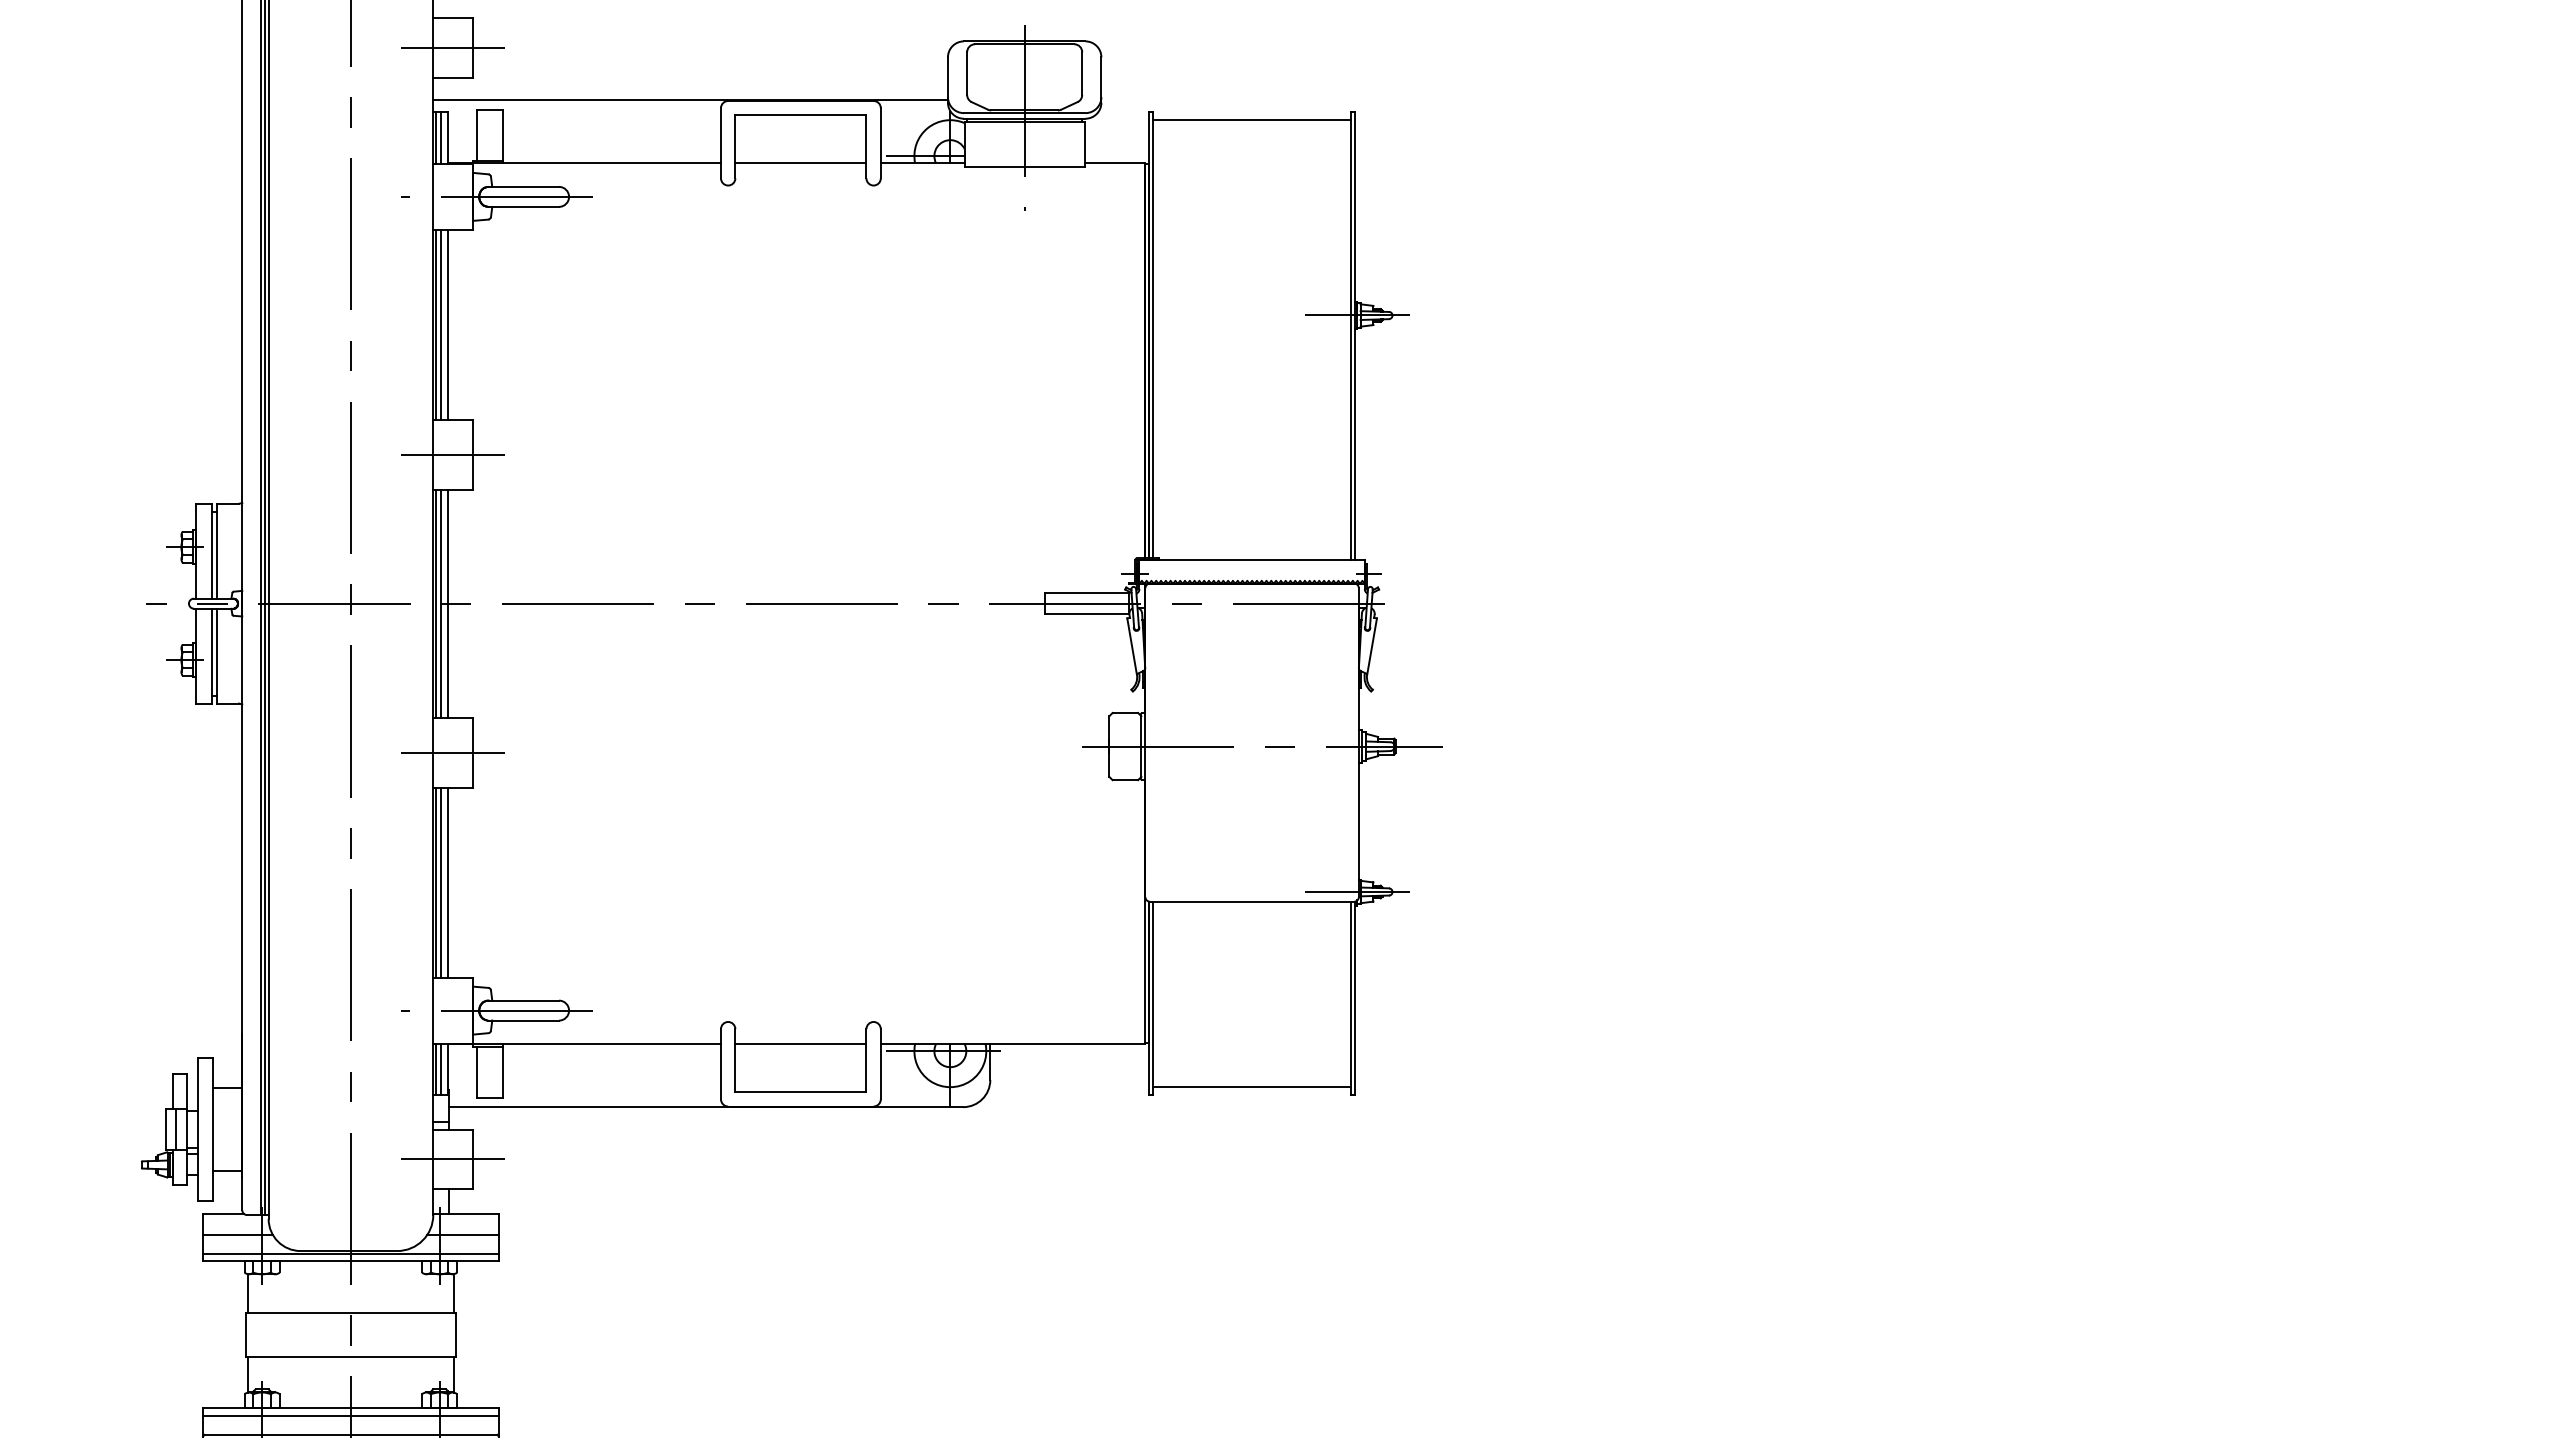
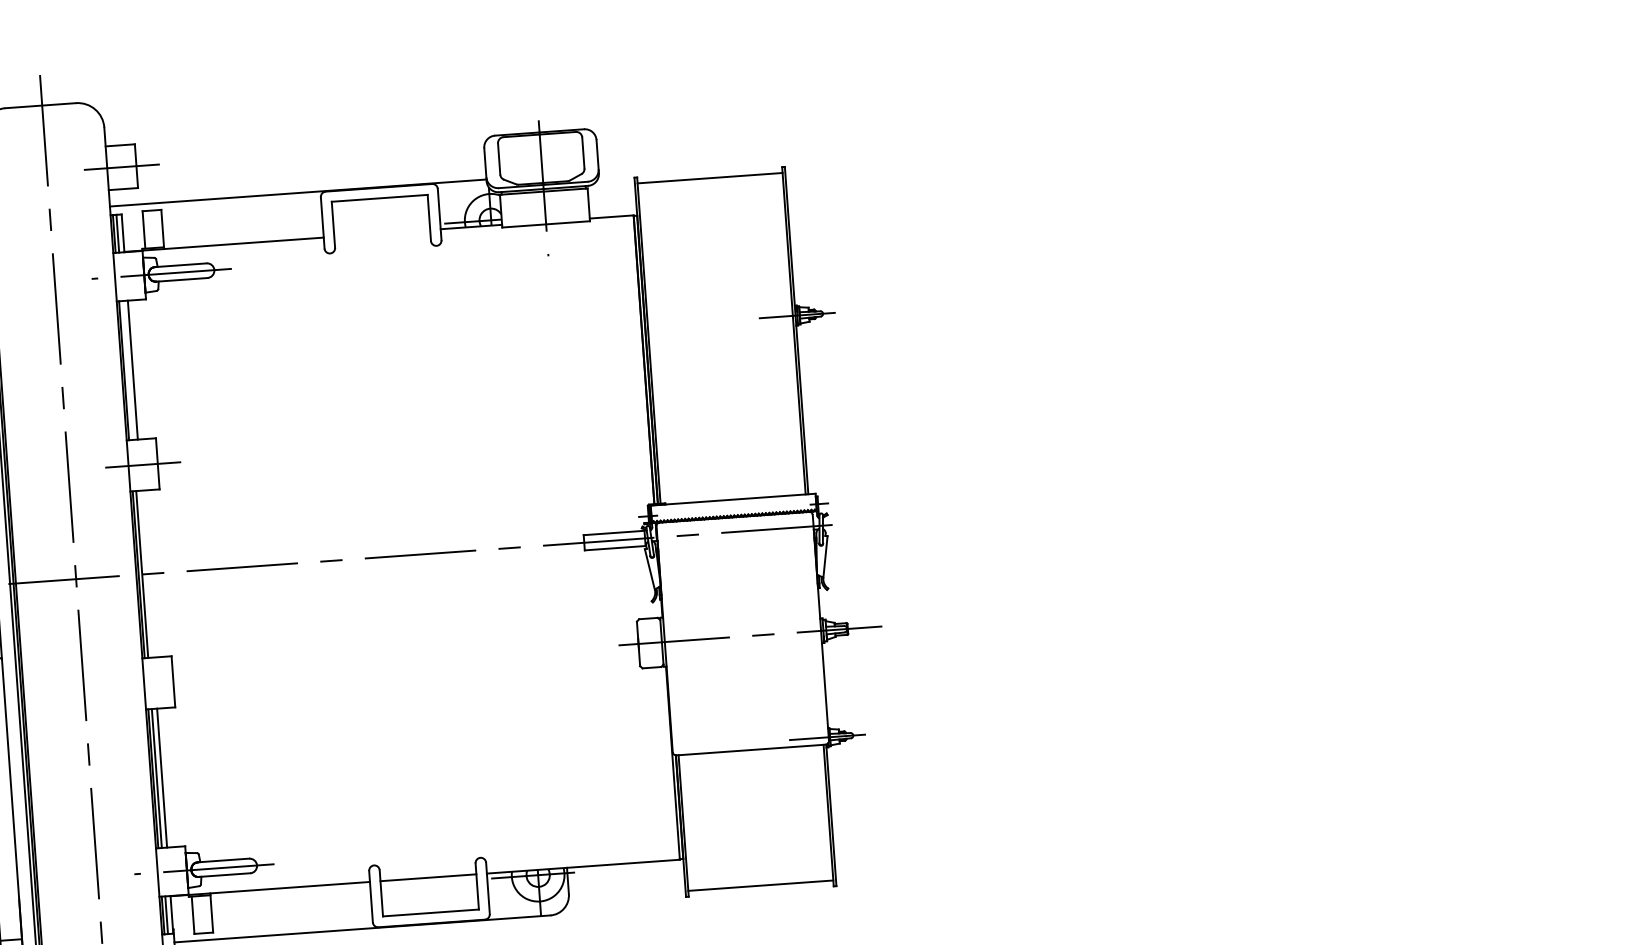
line: (800, 163) -> (381, 233), removed
line: (441, 324) -> (127, 370), removed
line: (448, 603) -> (147, 573), removed
line: (453, 752) -> (158, 682), removed

